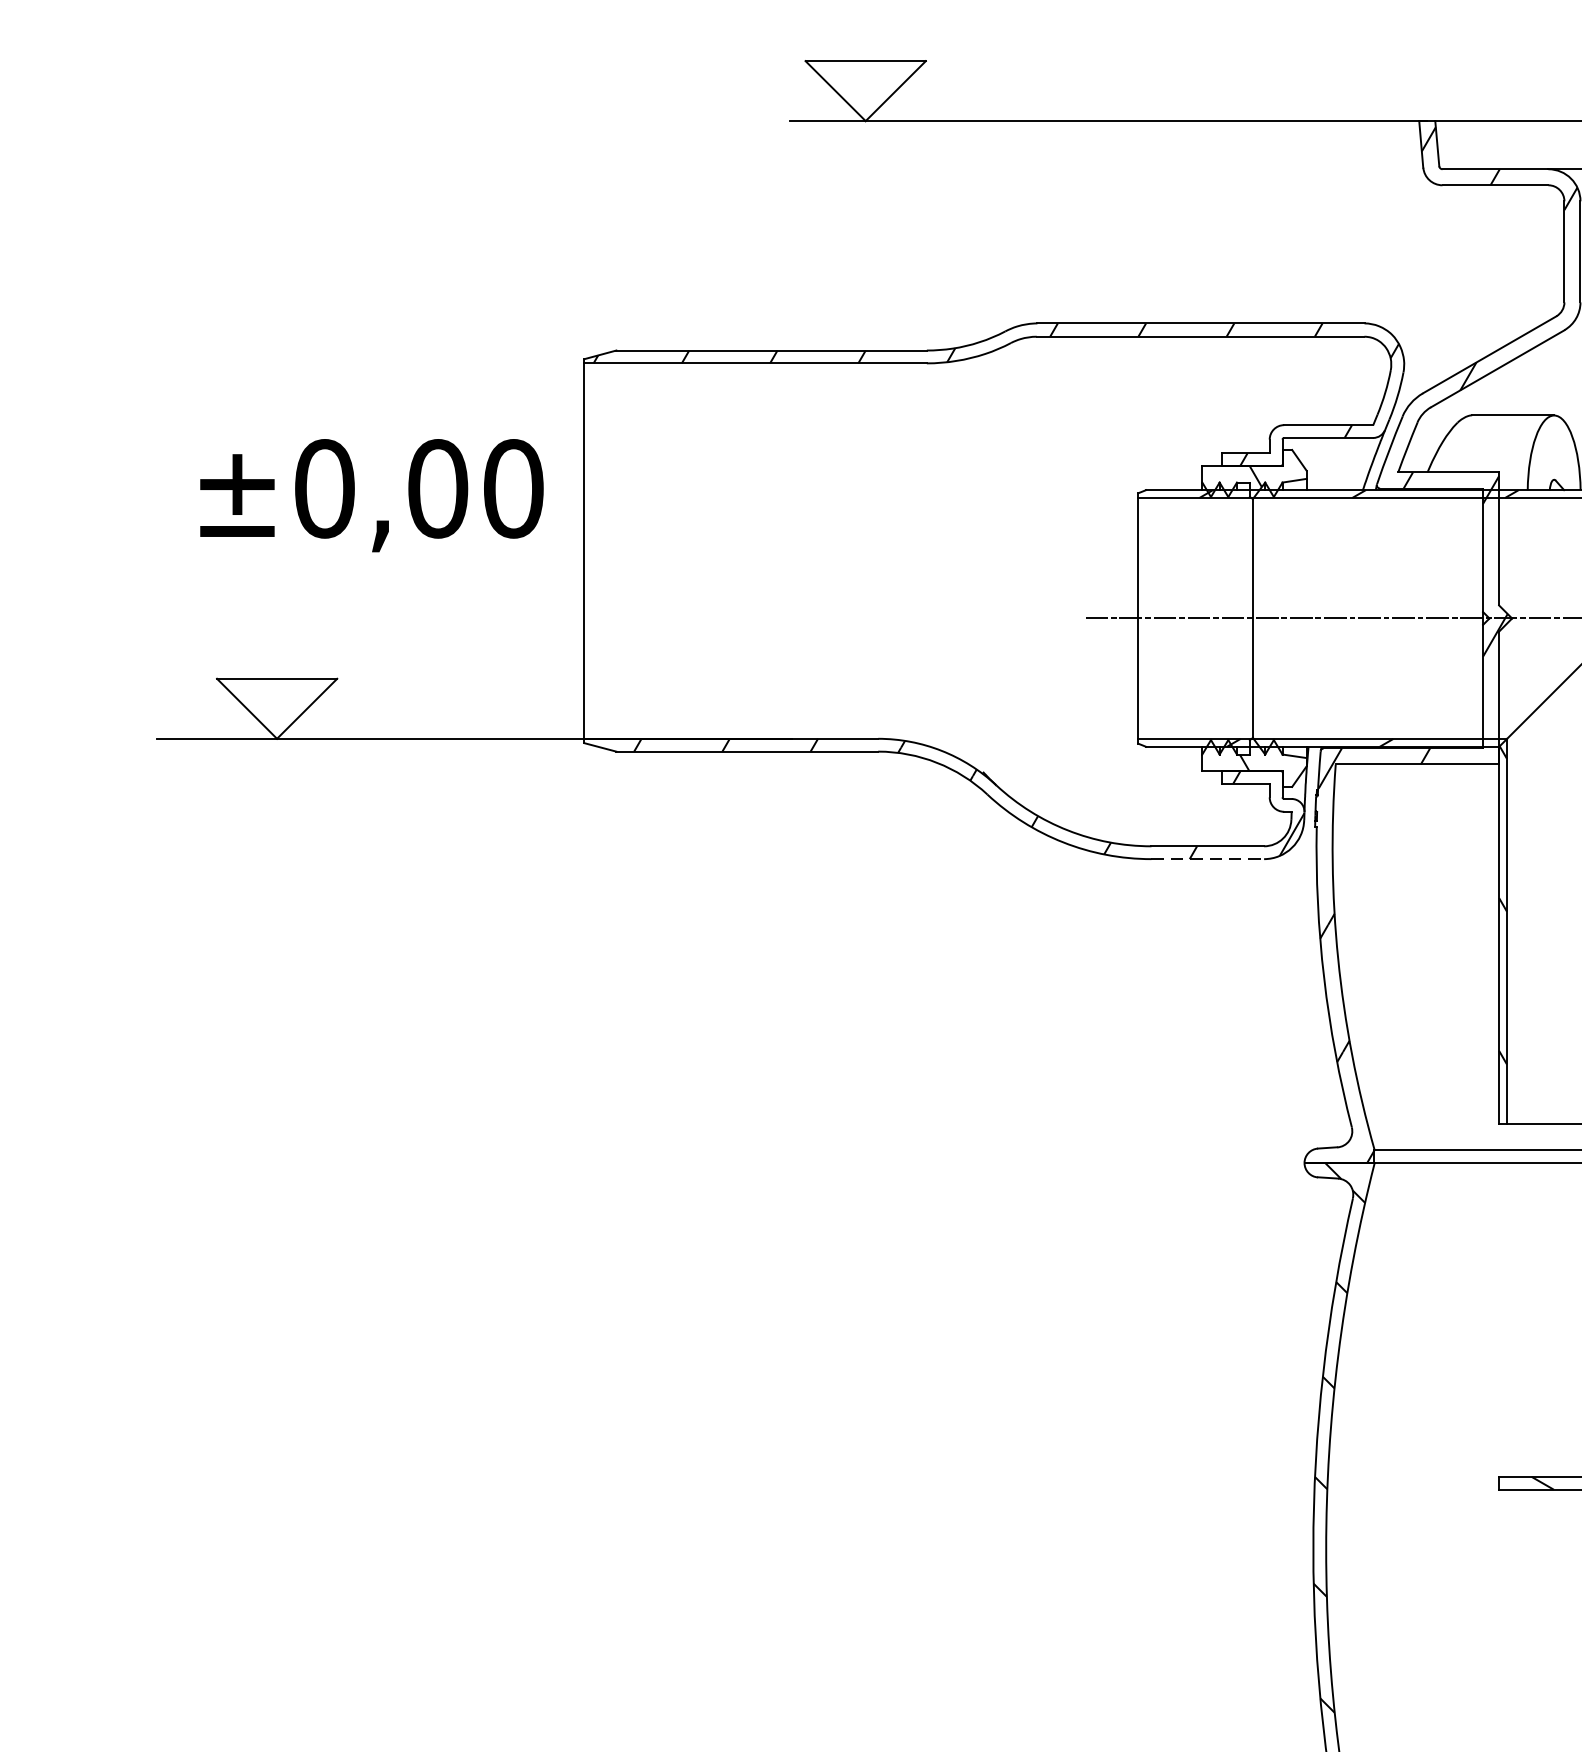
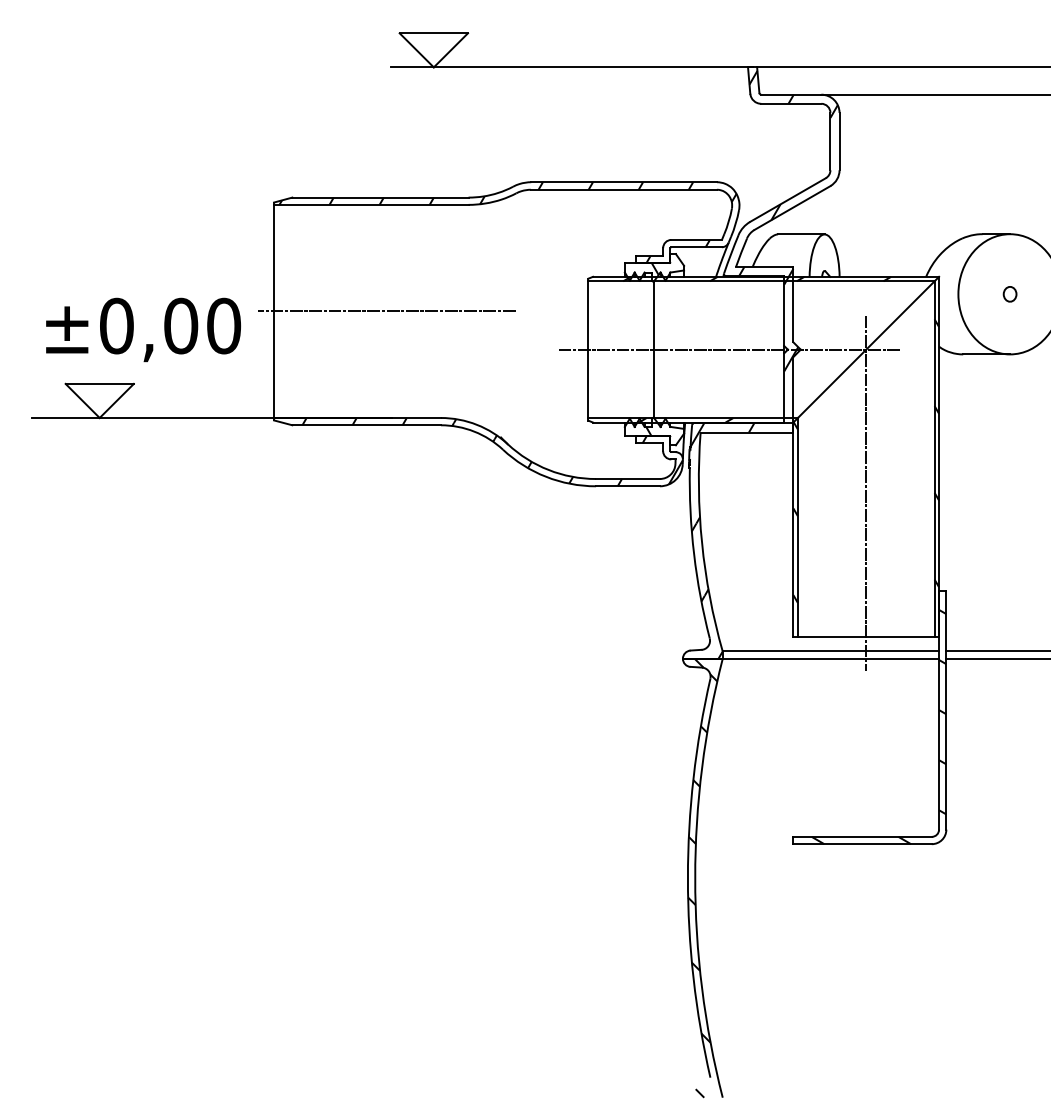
text: (371, 494) -> (143, 329), moved
line: (782, 551) -> (386, 311), added
line: (1208, 859) -> (628, 486), dashed -> solid

